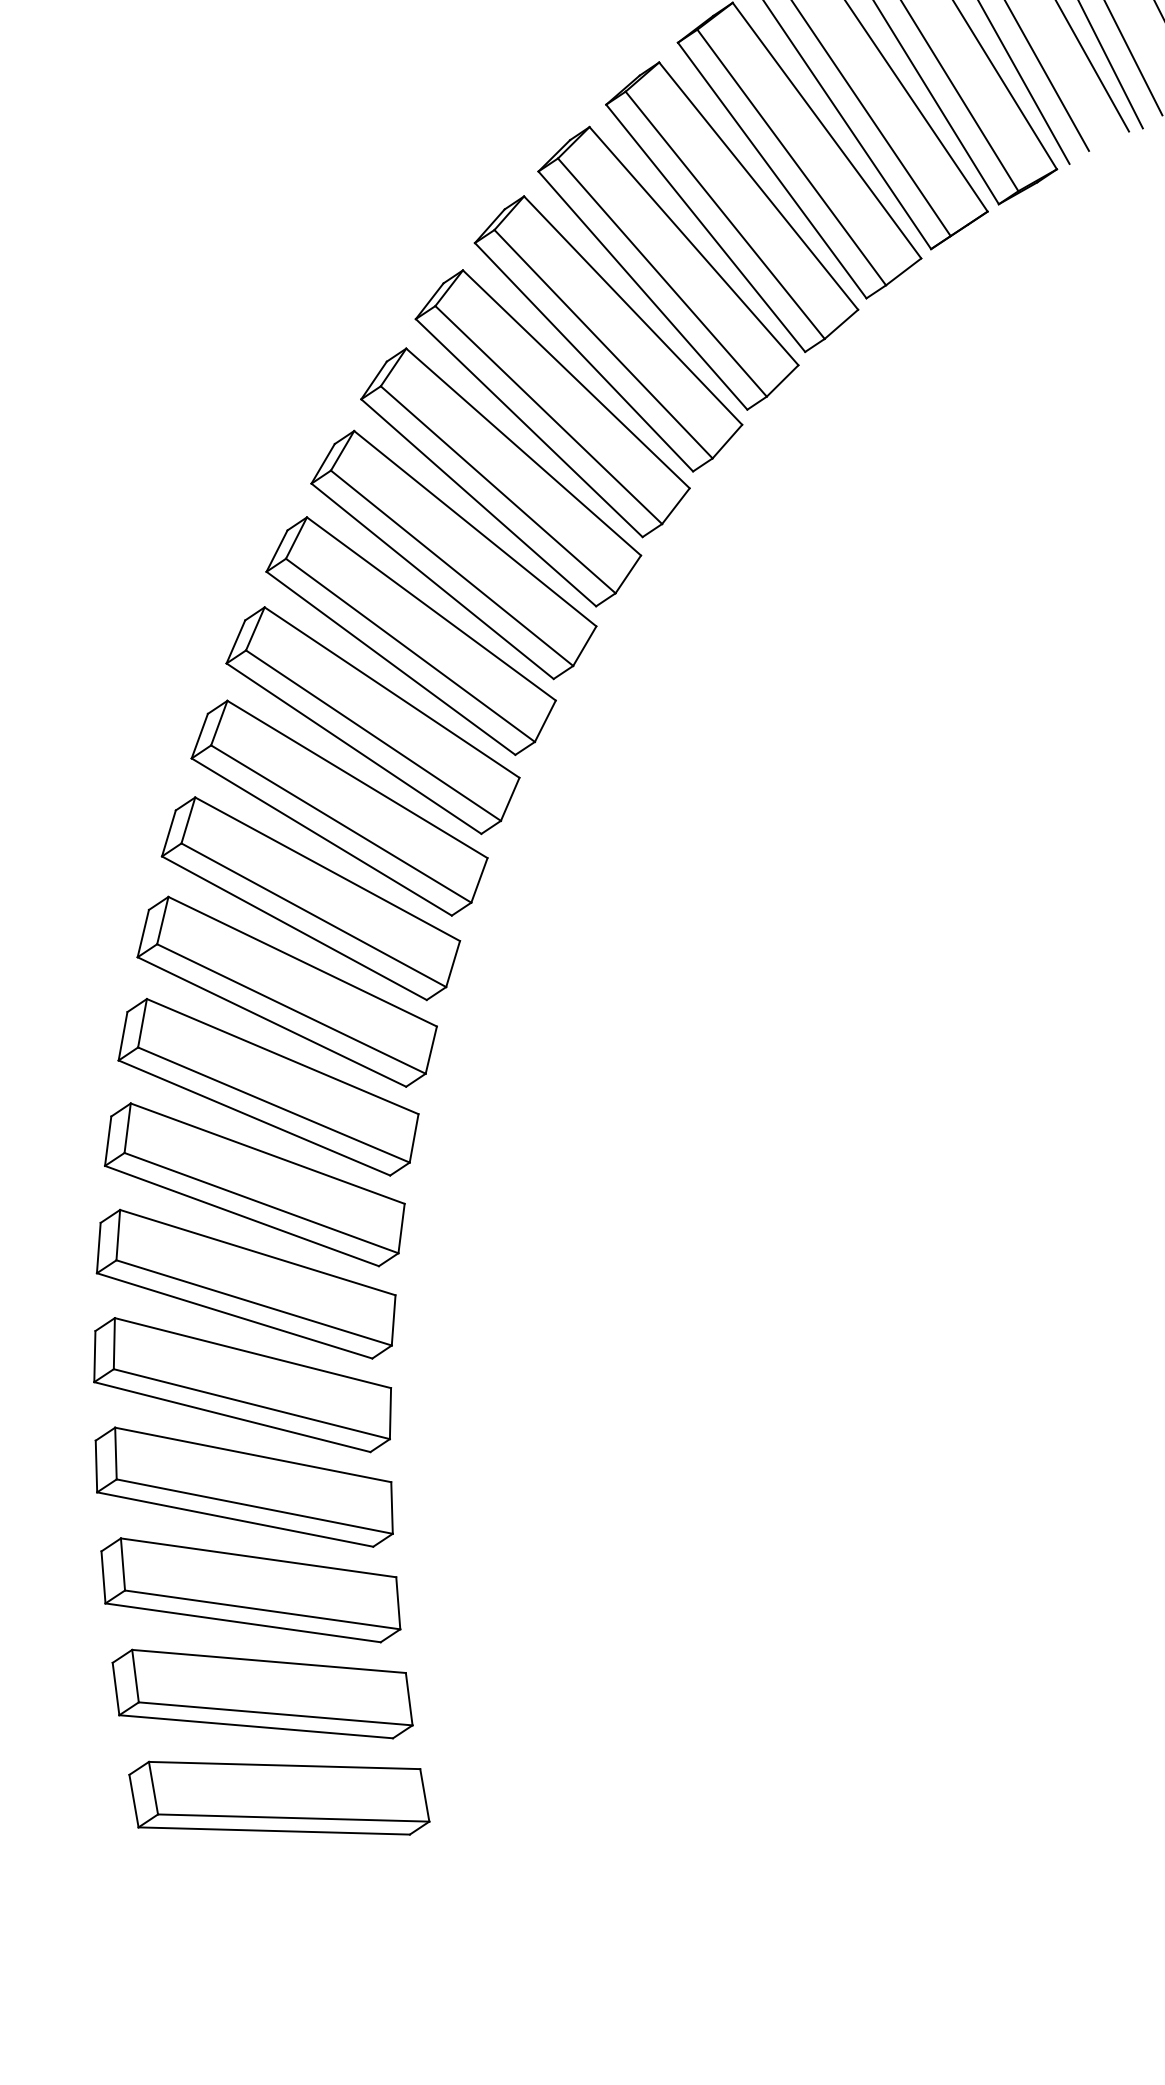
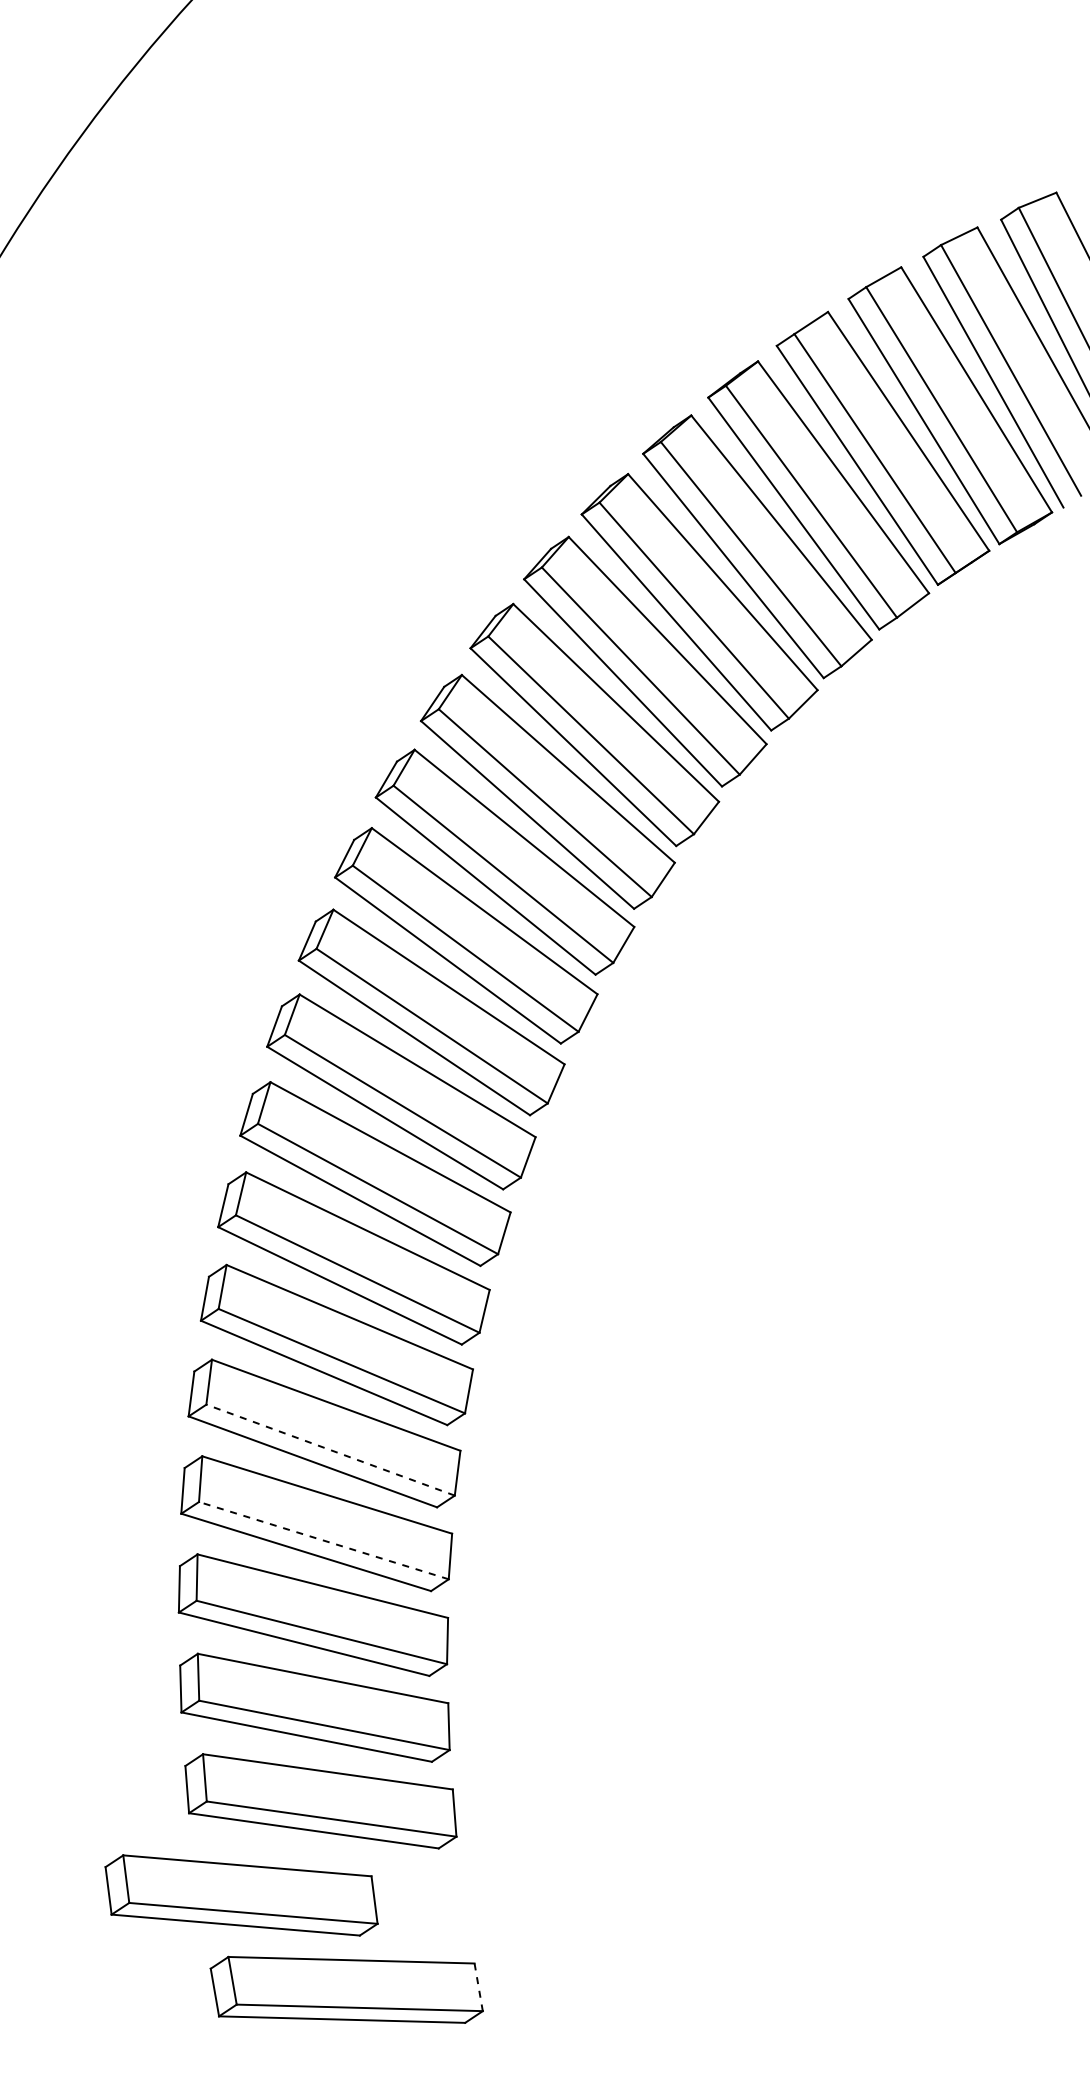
line: (261, 1202) -> (330, 1449), solid -> dashed
line: (253, 1302) -> (323, 1540), solid -> dashed
part: (262, 1694) -> (241, 1895), moved
line: (424, 1795) -> (478, 1987), solid -> dashed

